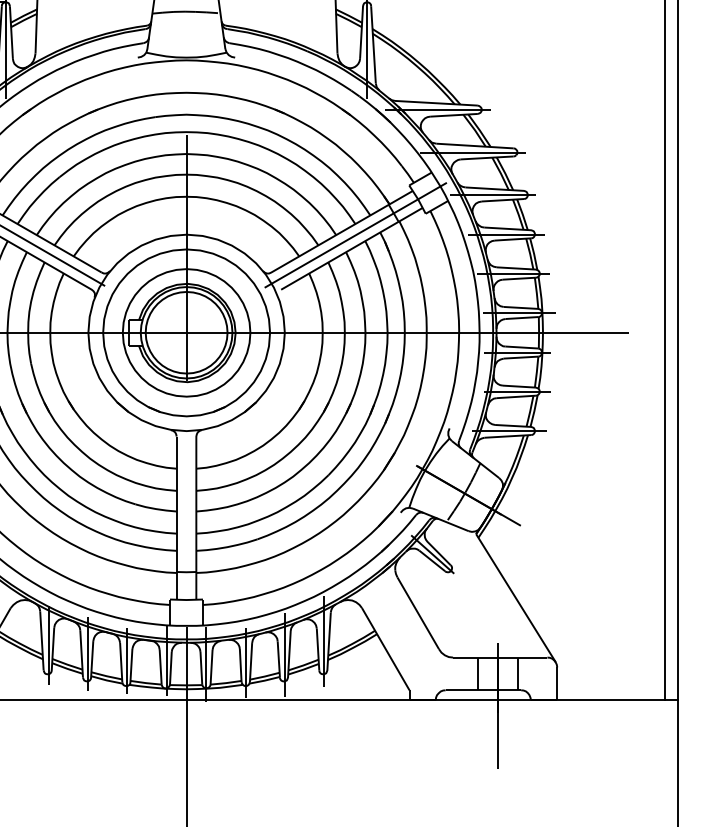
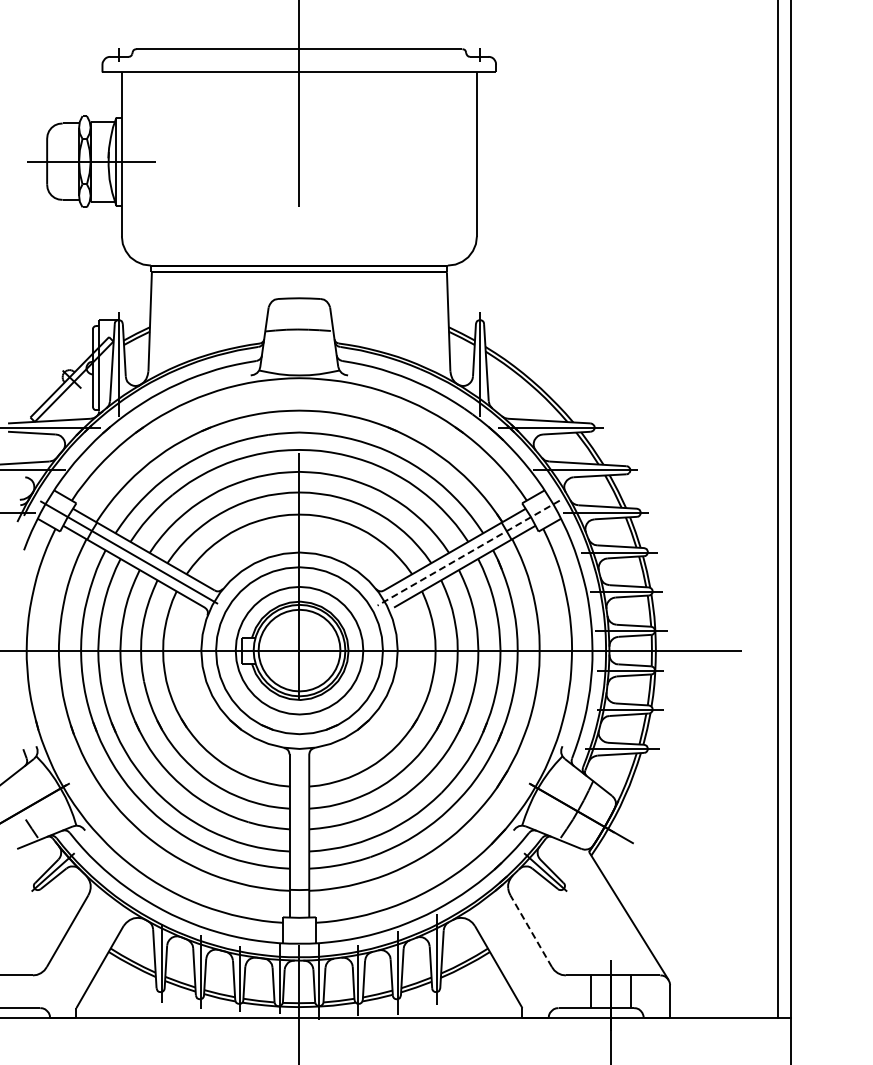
line: (355, 235) -> (468, 553), solid -> dashed
line: (417, 612) -> (530, 930), solid -> dashed

